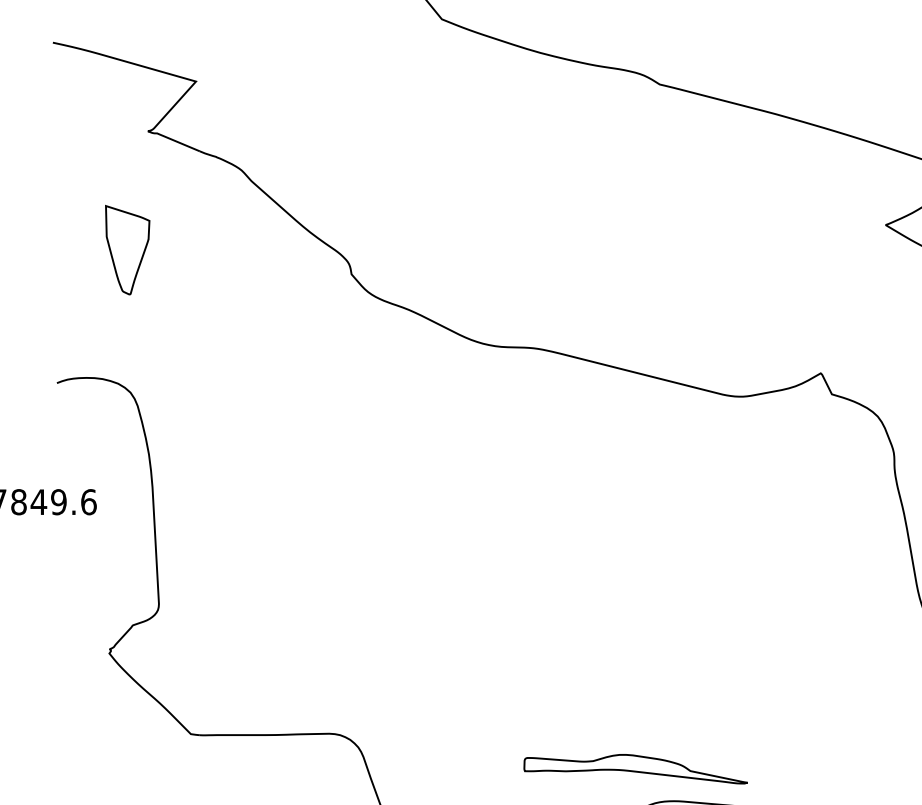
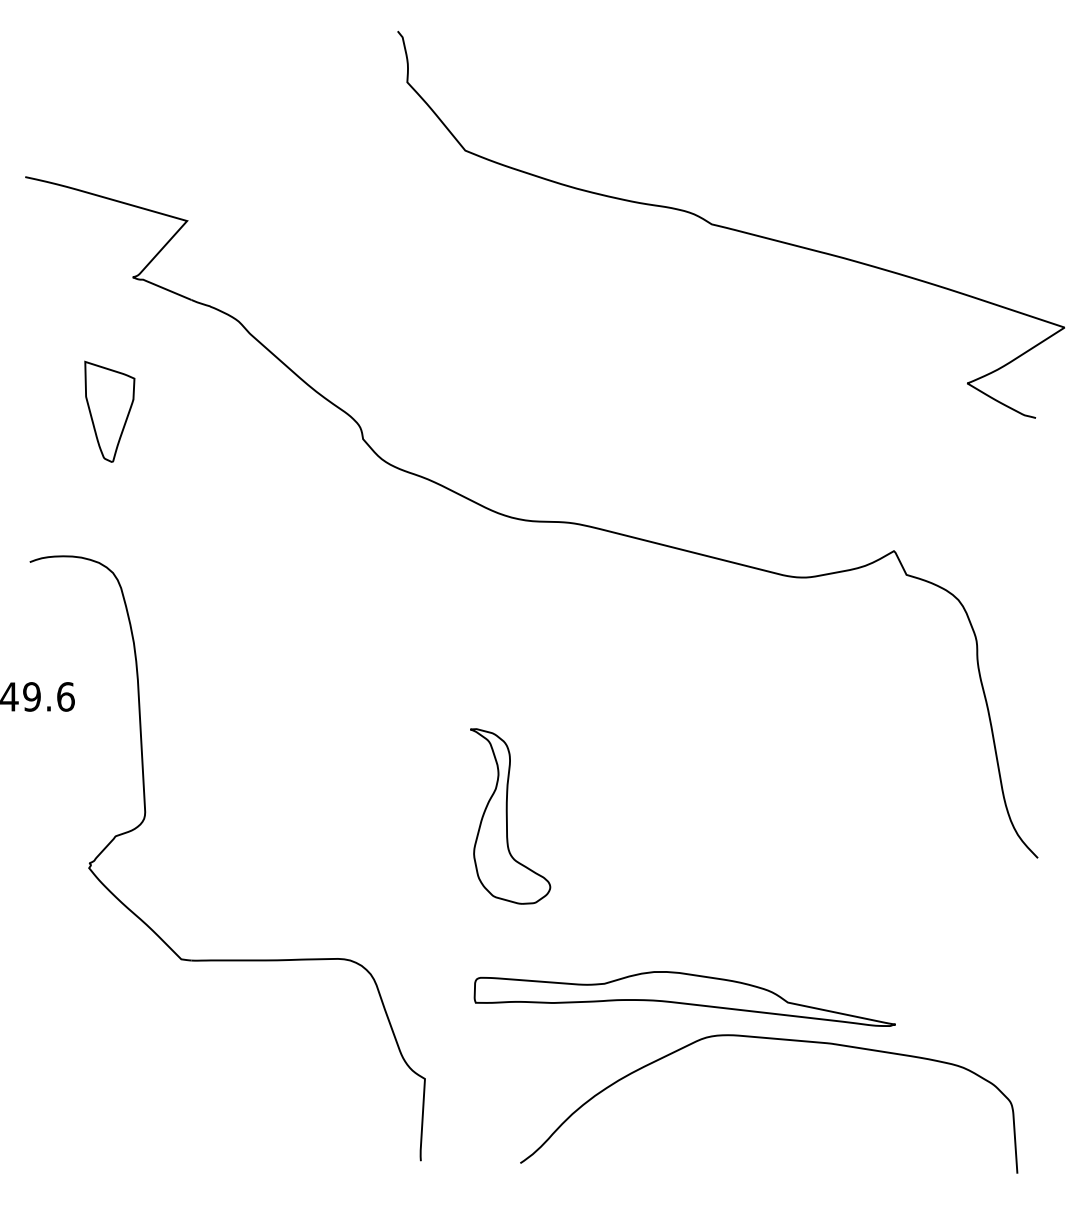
part: (481, 607) -> (510, 816), added
part: (635, 768) -> (684, 998), size x1.67

